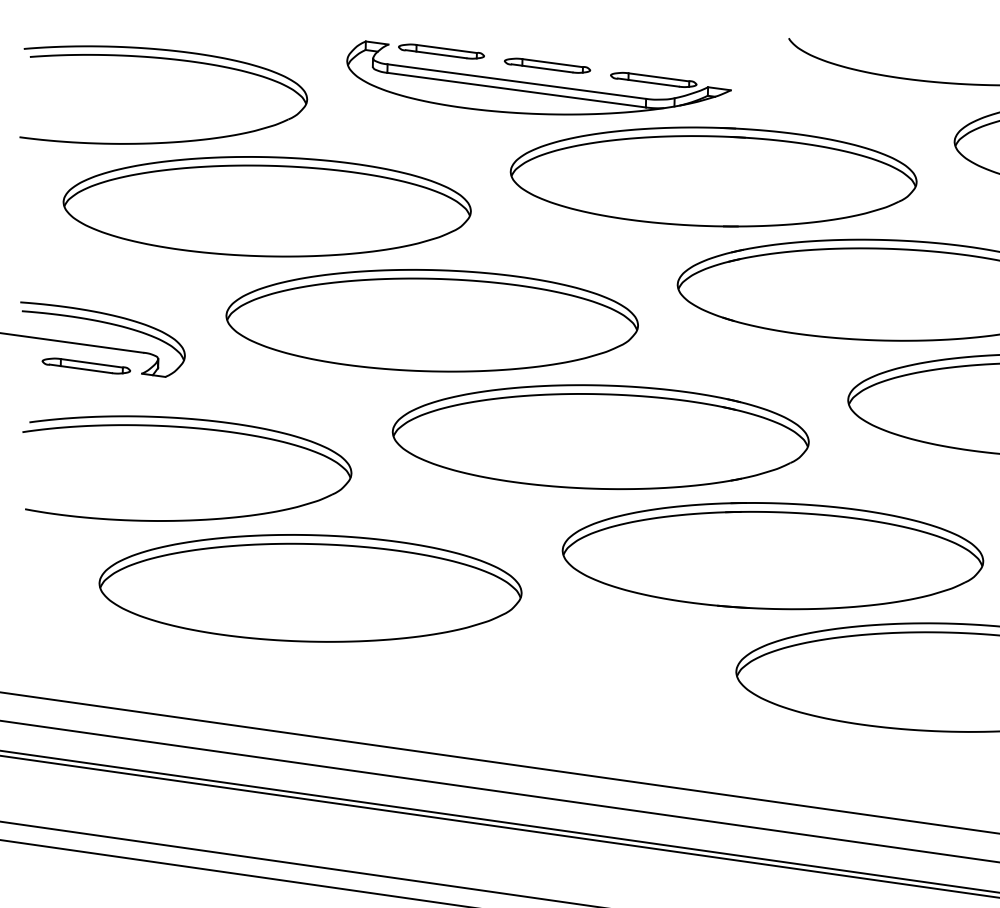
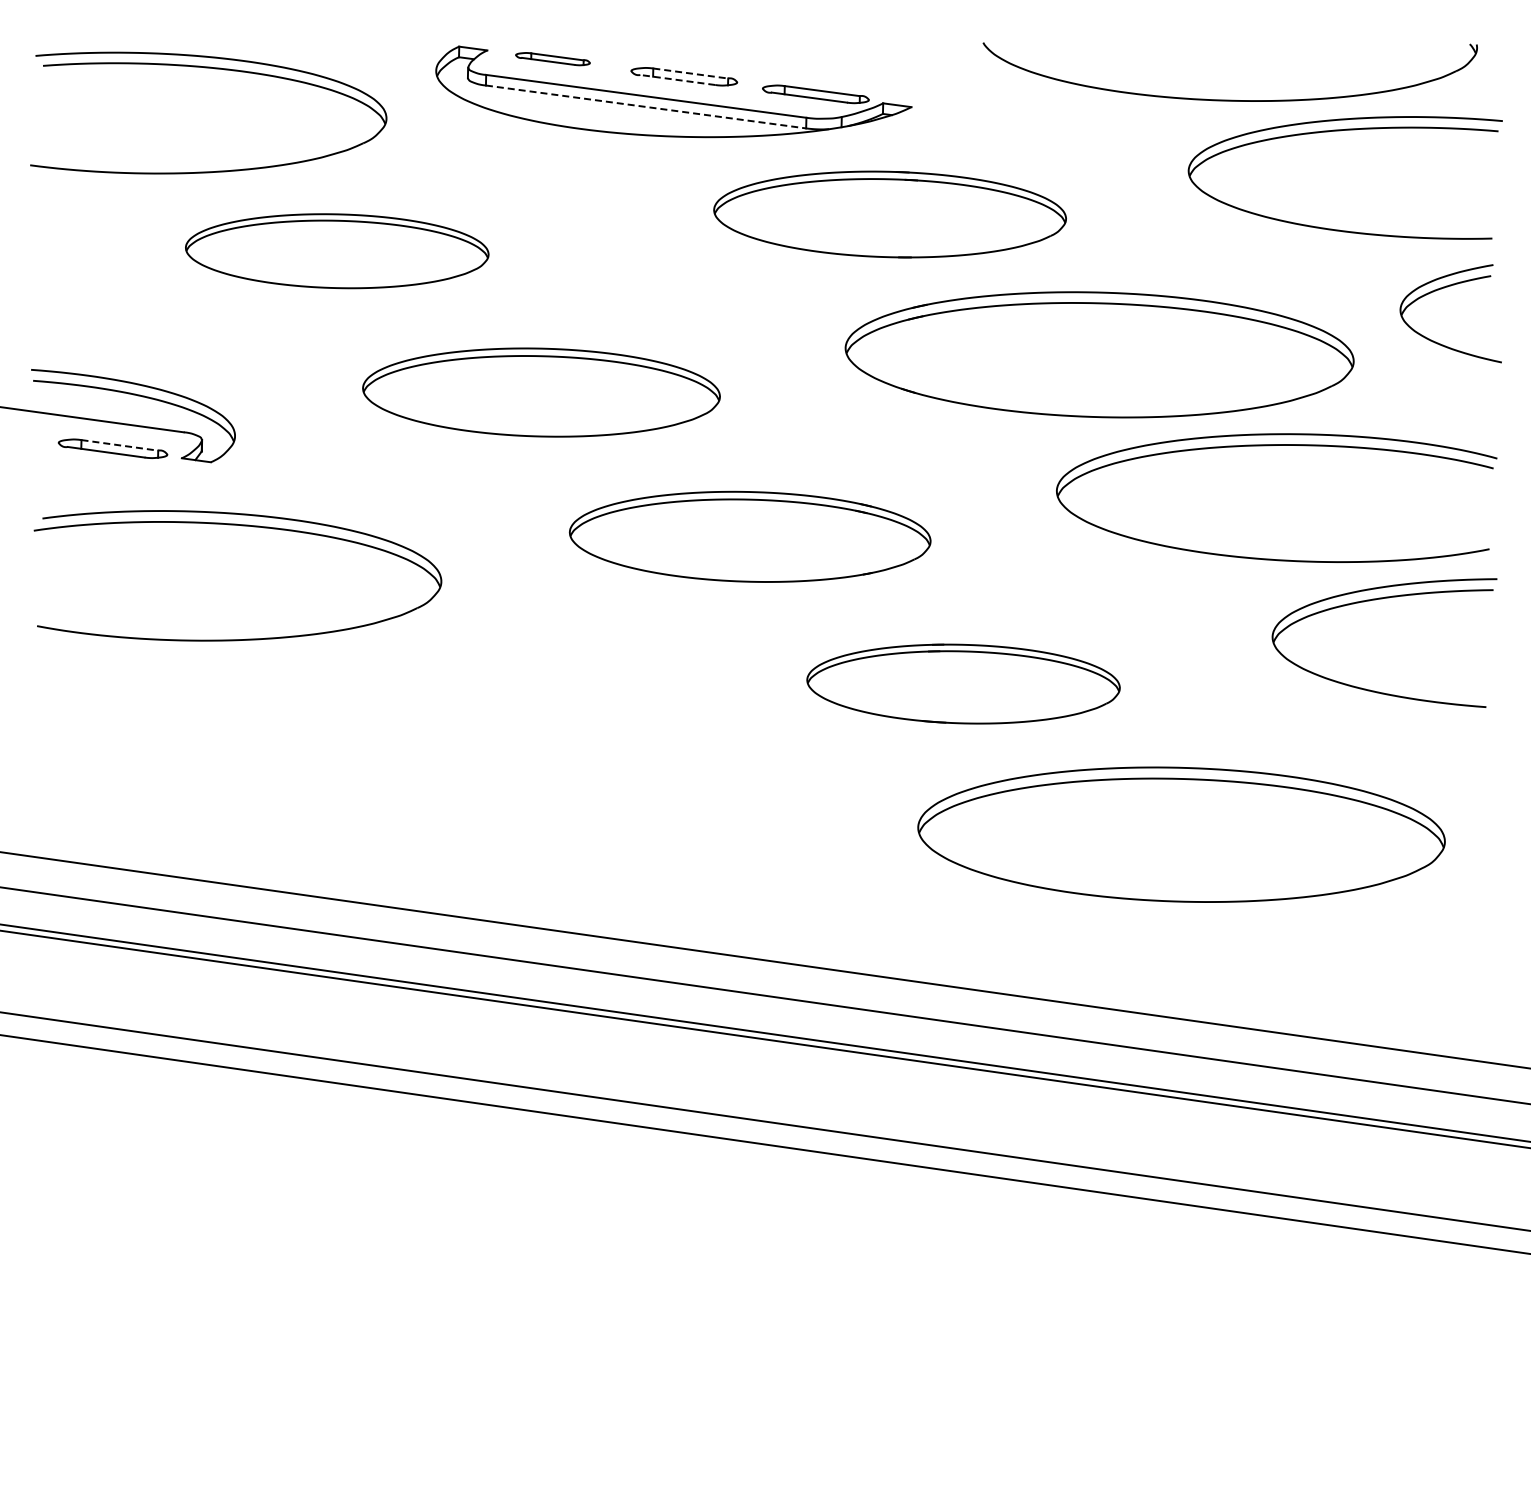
part: (441, 51) -> (552, 58), size x0.7
line: (552, 63) -> (690, 73), solid -> dashed
line: (542, 68) -> (677, 80), solid -> dashed
line: (517, 89) -> (646, 106), solid -> dashed
part: (713, 176) -> (889, 214), size x0.7
part: (267, 206) -> (337, 250), size x0.6
part: (432, 320) -> (541, 392), size x0.7
line: (91, 363) -> (119, 445), solid -> dashed
part: (600, 436) -> (749, 536), size x0.7
part: (772, 555) -> (963, 683), size x0.6
part: (310, 588) -> (390, 724), removed

